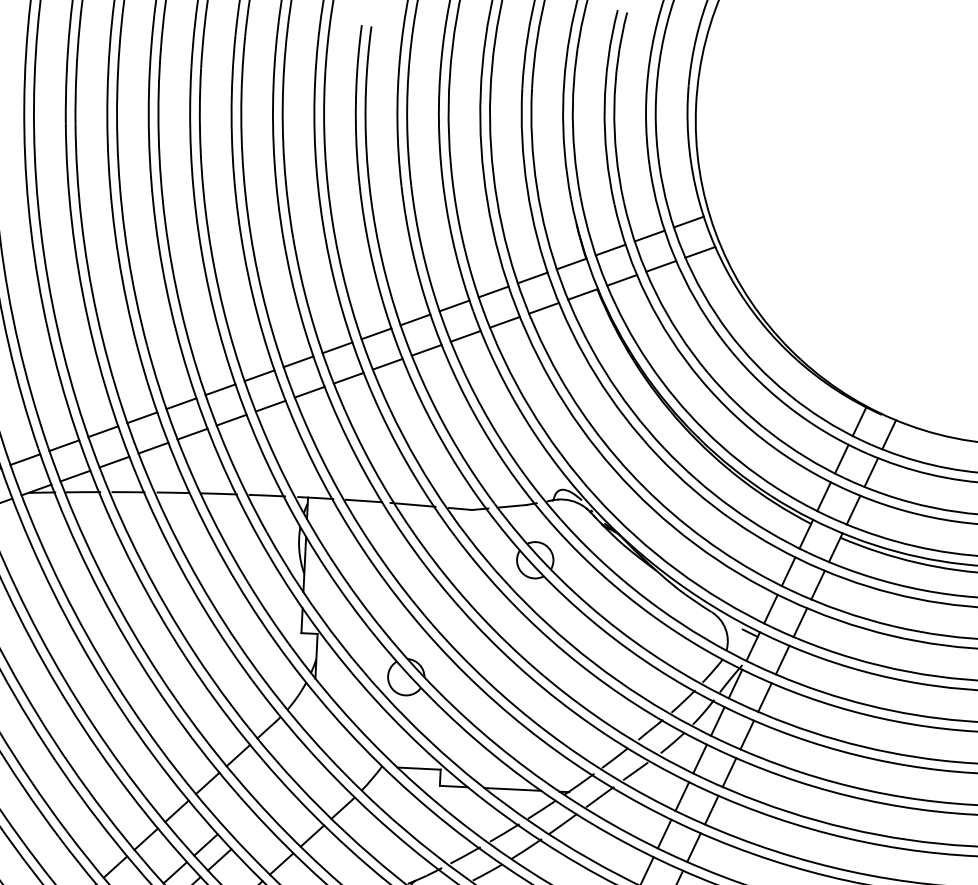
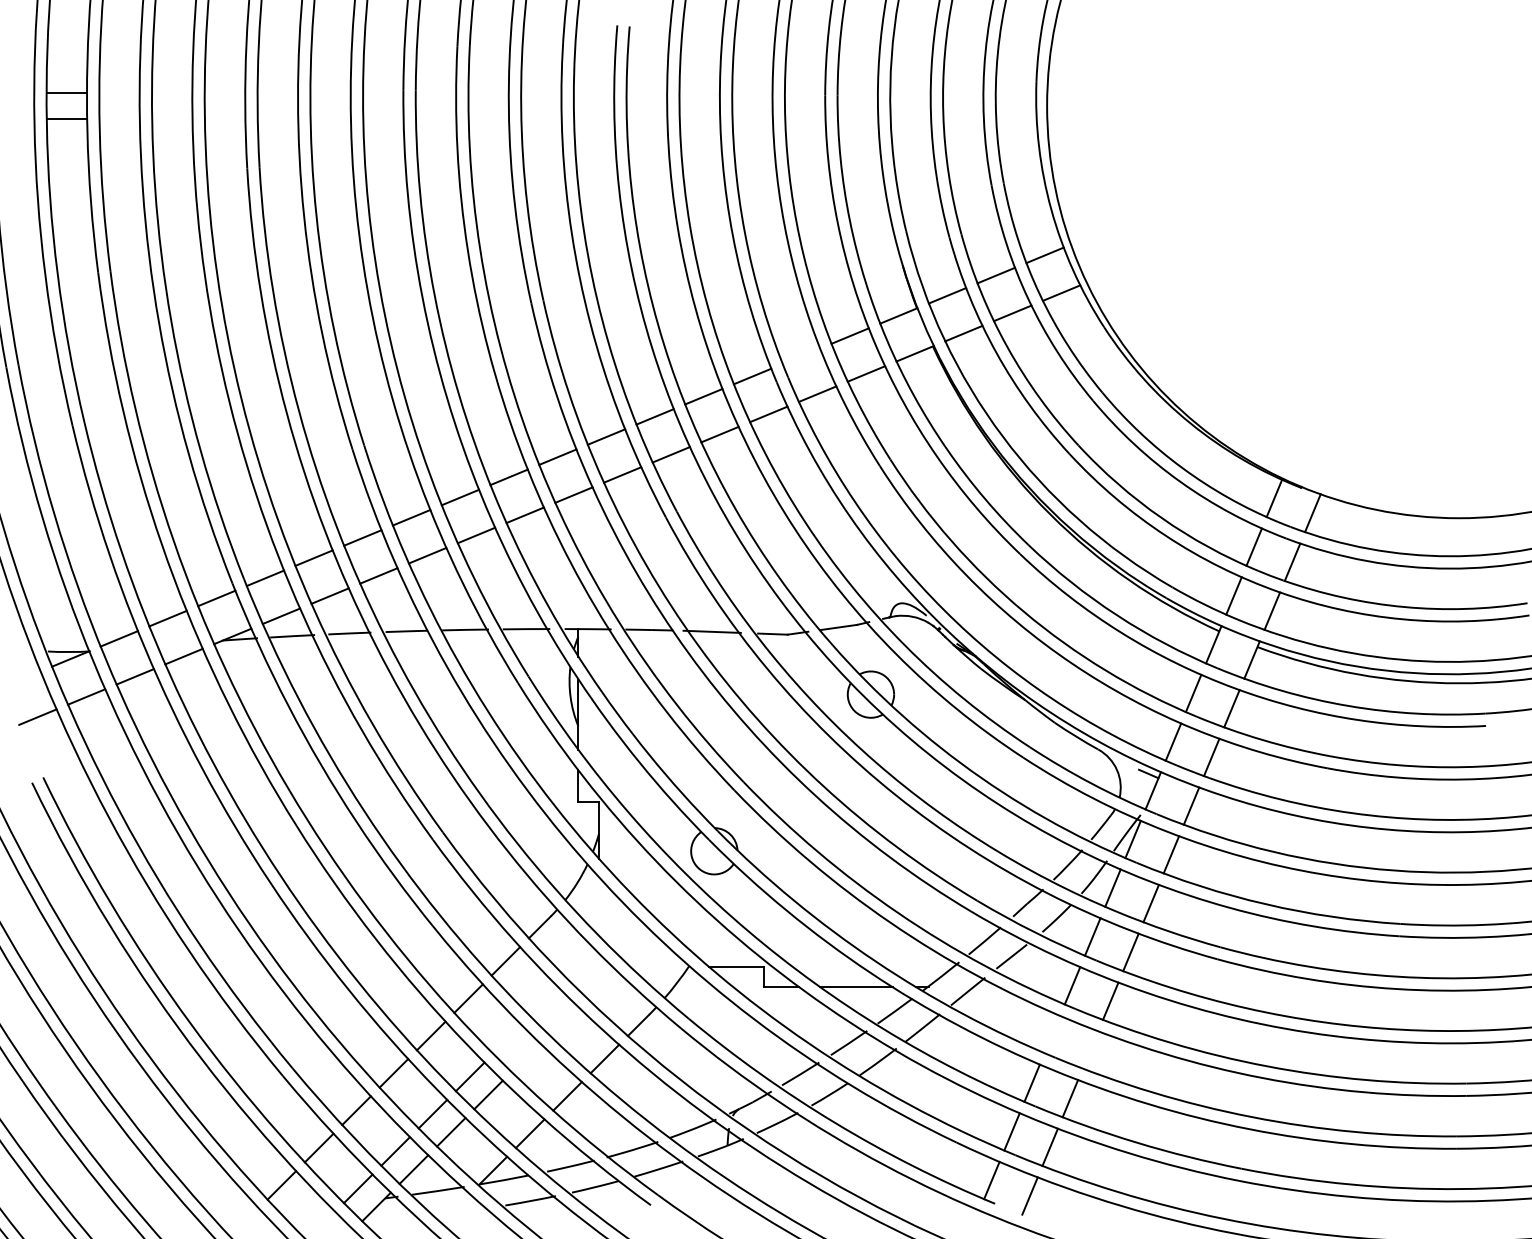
line: (493, 292) -> (801, 356), removed
line: (664, 834) -> (1052, 1034), removed
line: (693, 847) -> (1090, 1049), removed

